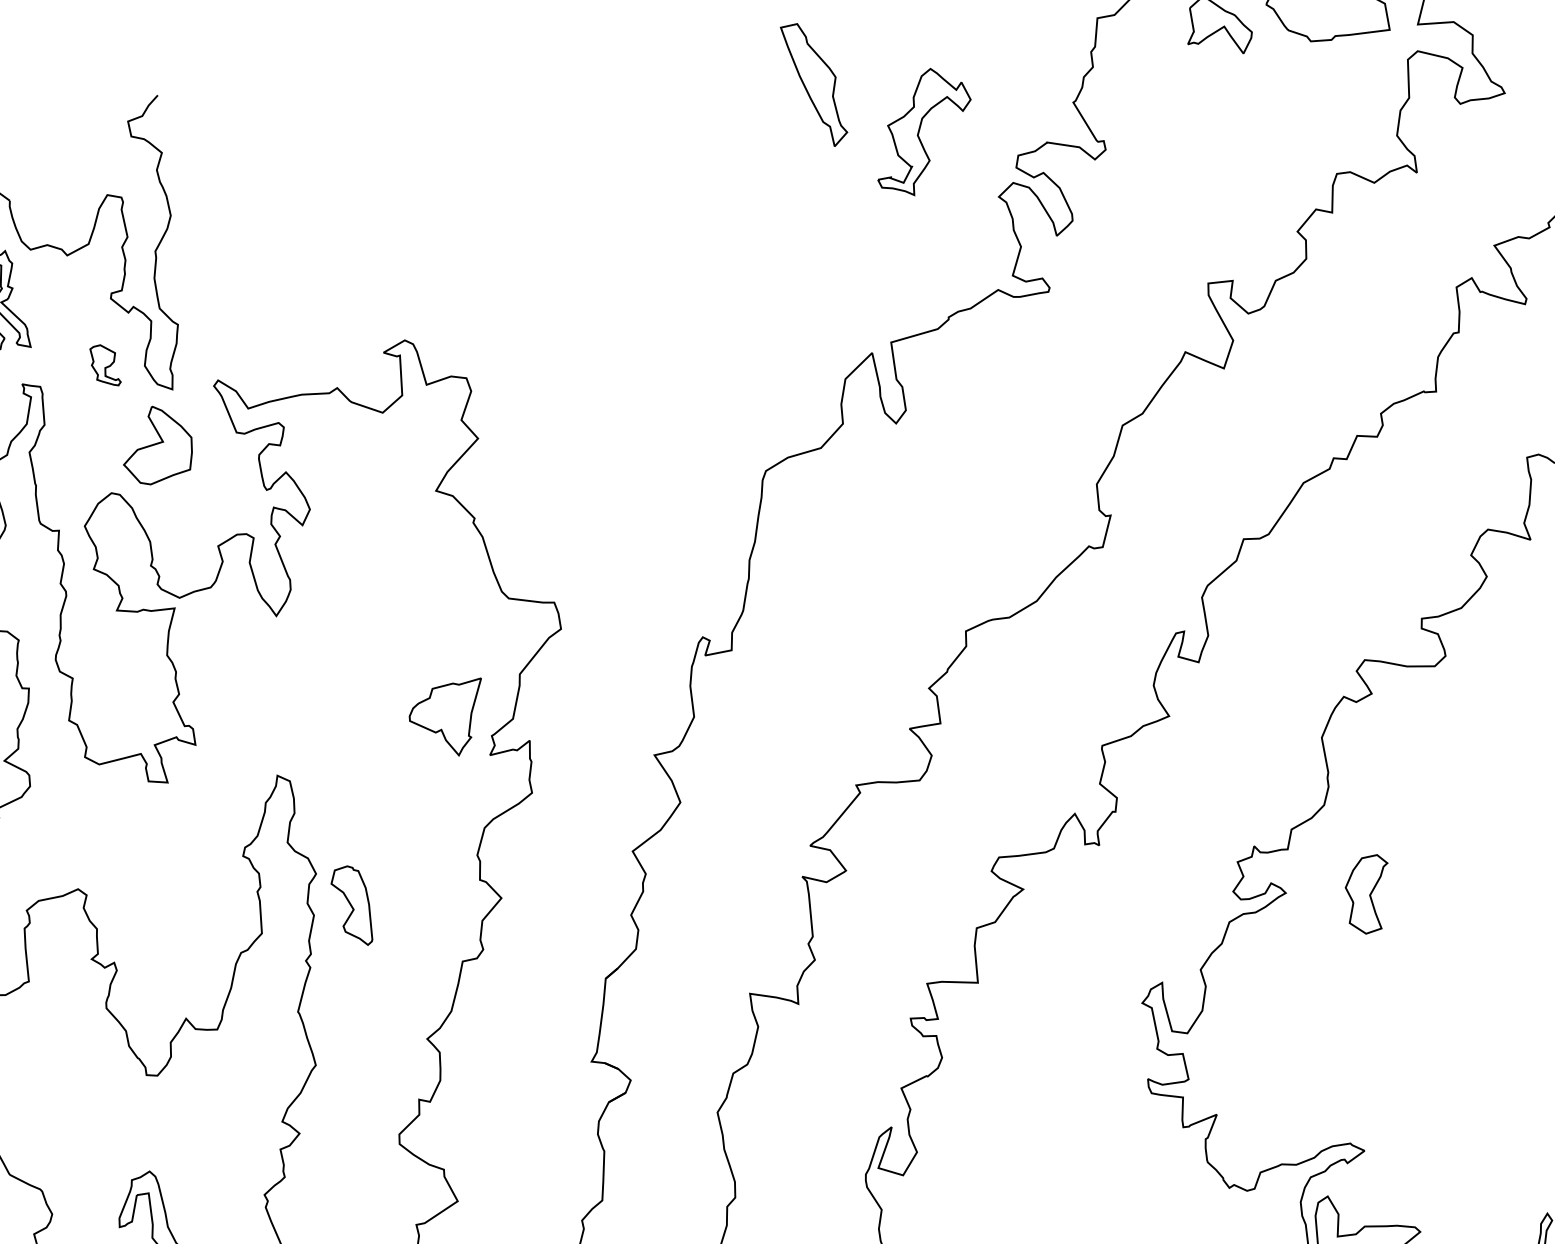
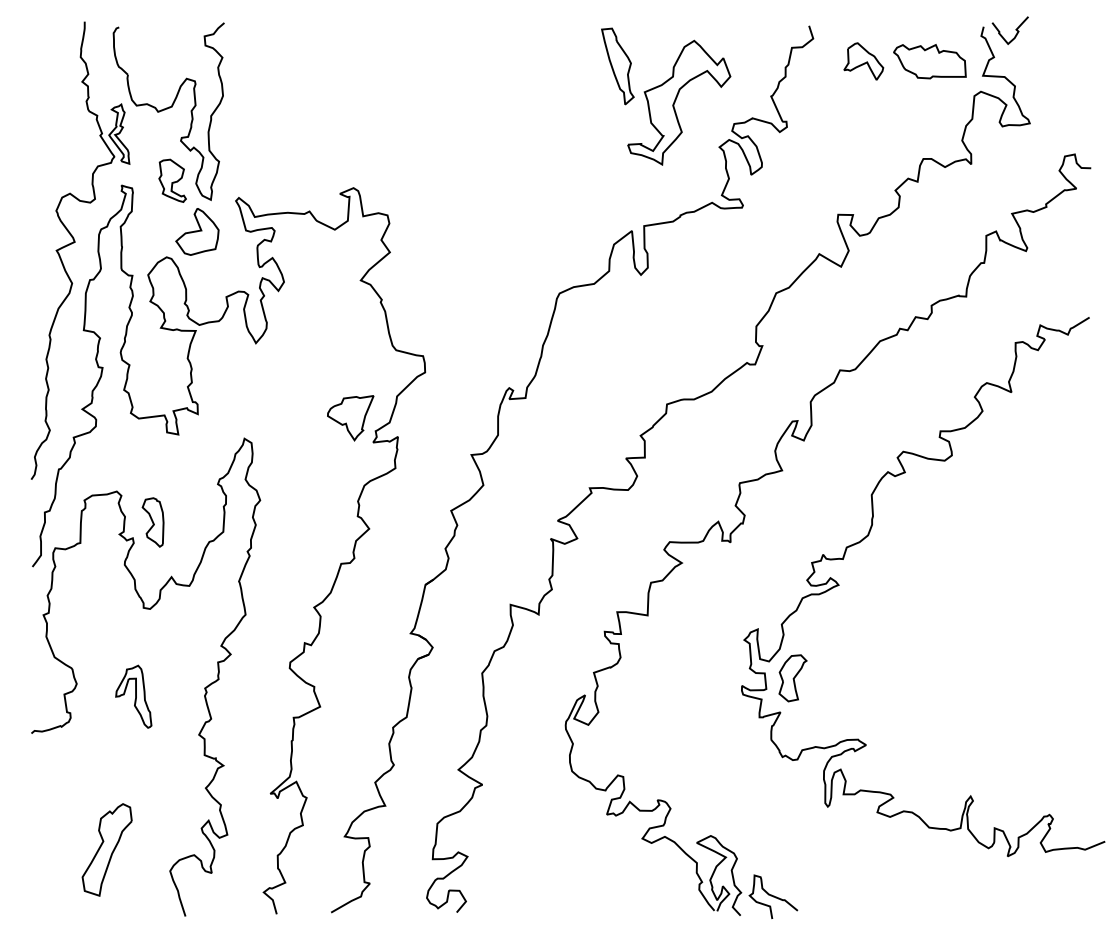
part: (923, 131) -> (679, 102), size x1.67
part: (105, 365) -> (172, 180), size x1.67
part: (1368, 895) -> (792, 678), moved
part: (350, 906) -> (152, 522), moved

